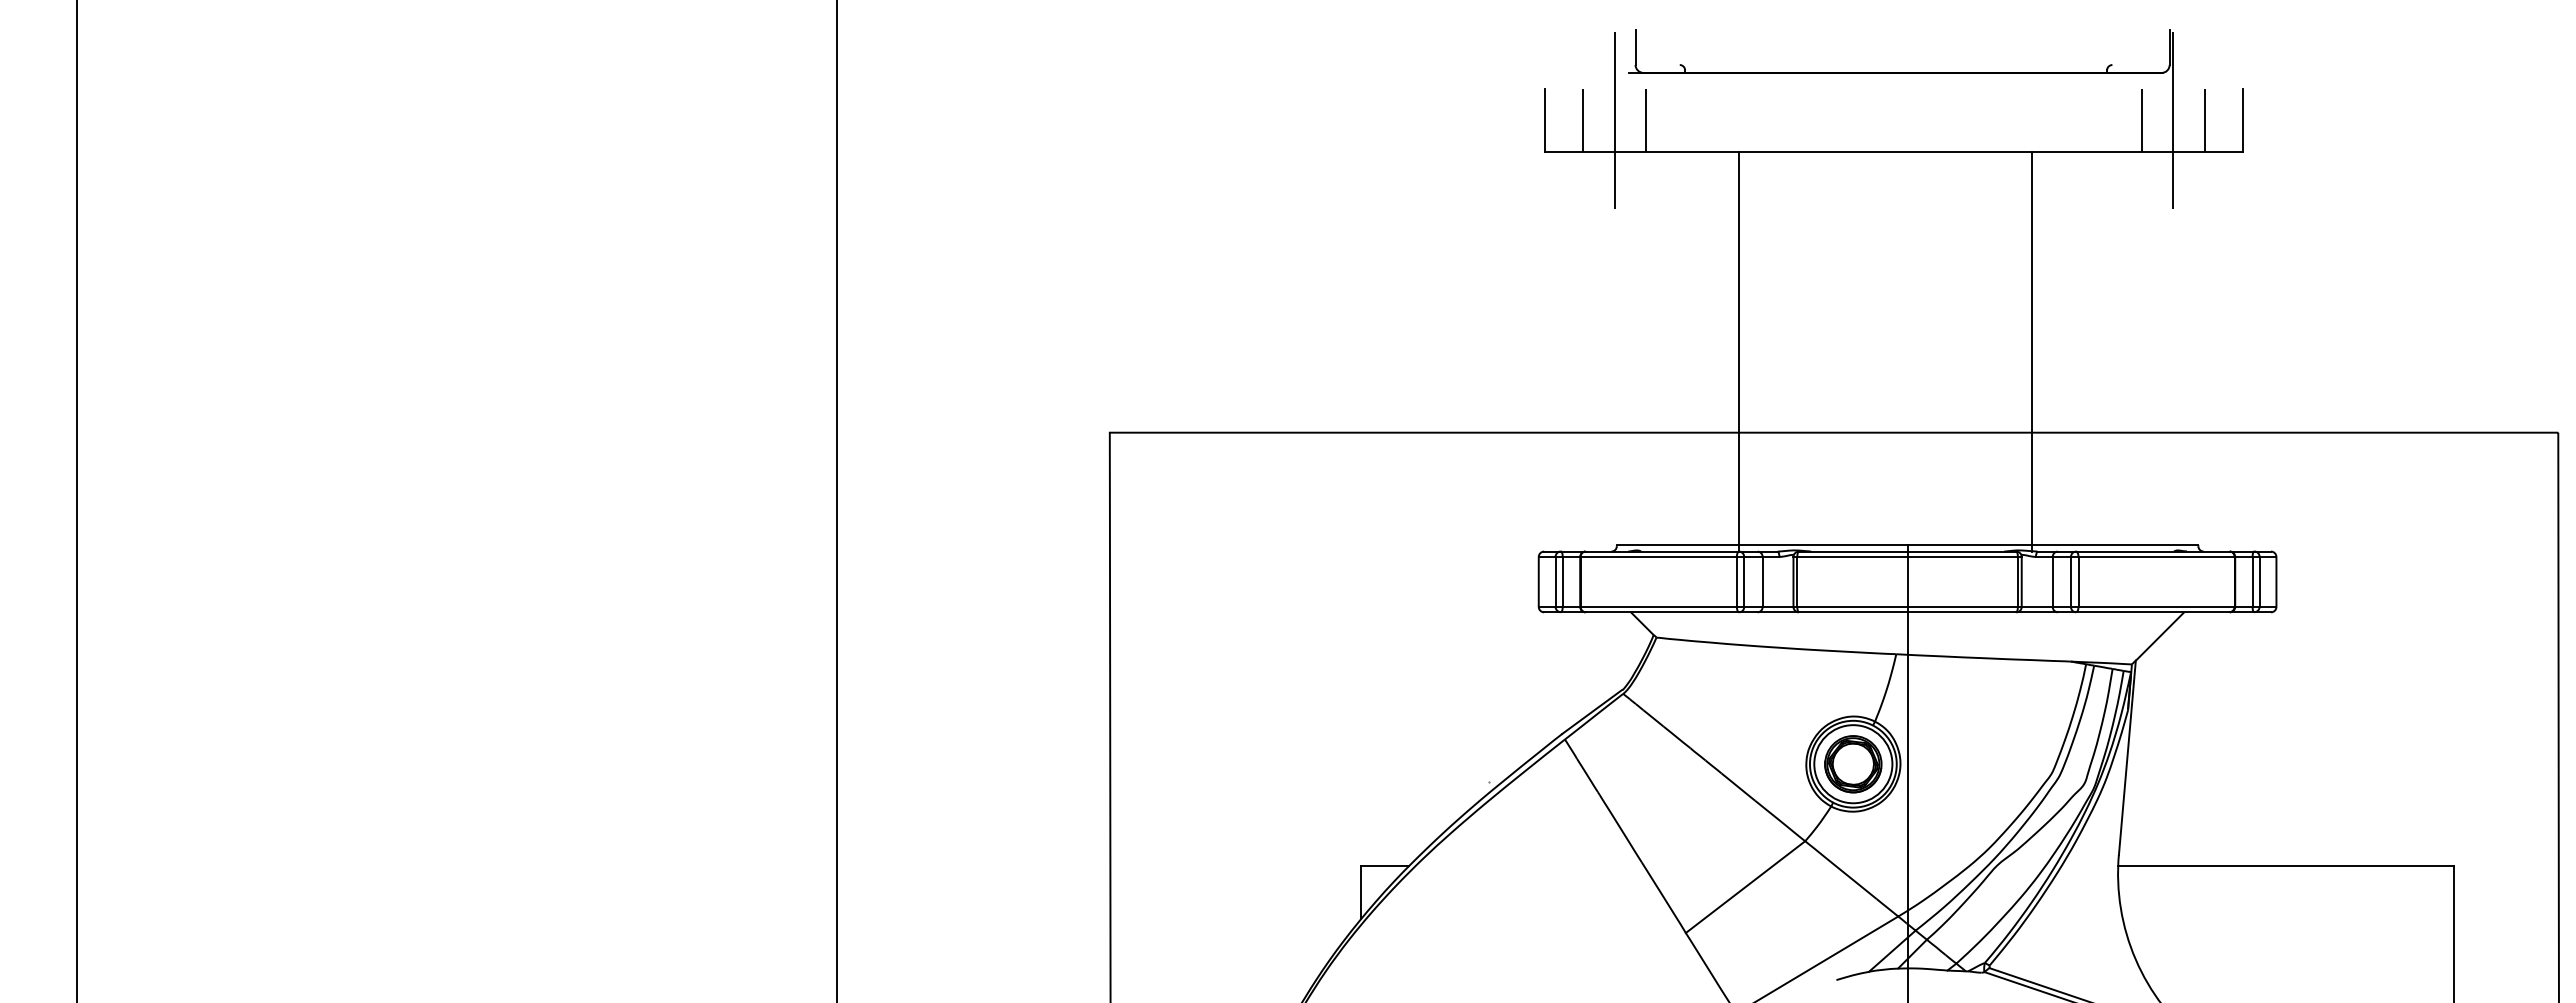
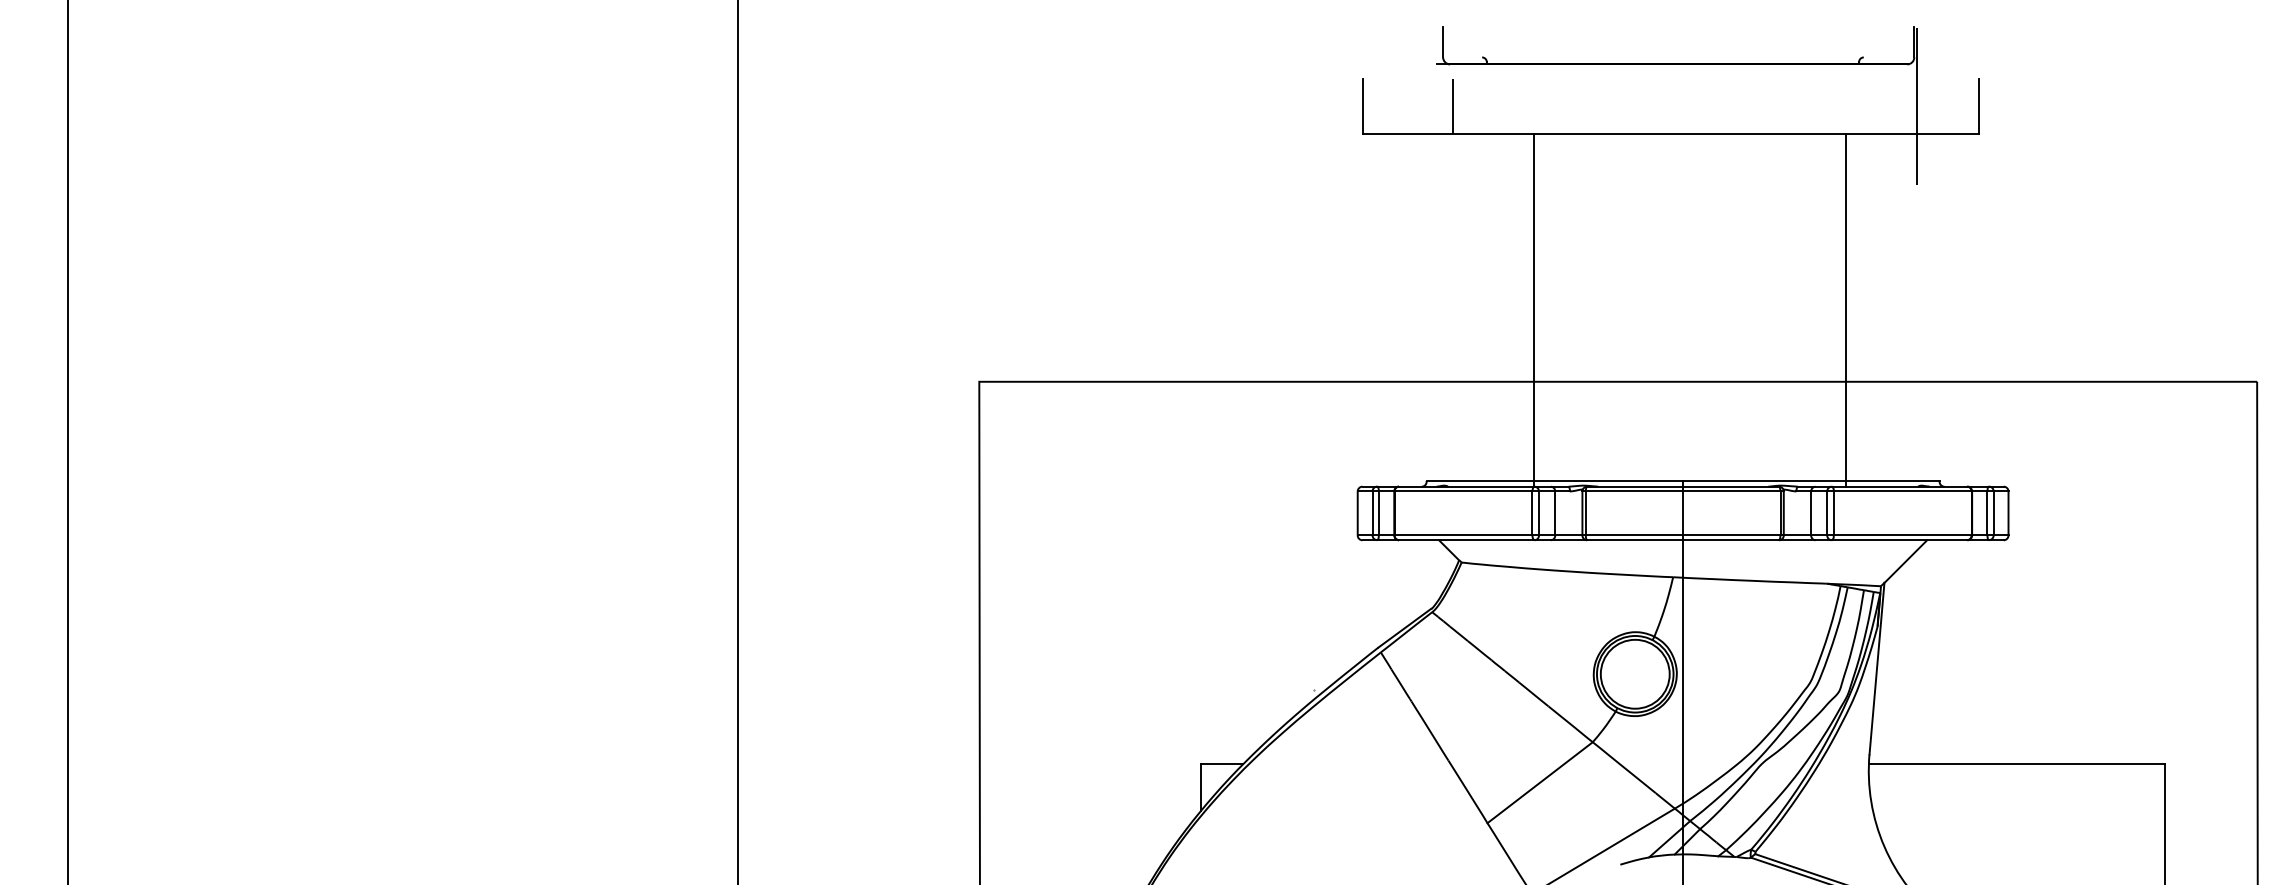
line: (1583, 120) -> (1397, 106), removed
line: (1614, 120) -> (1424, 106), removed
line: (2141, 120) -> (1889, 106), removed
line: (2204, 120) -> (1945, 106), removed
line: (2031, 351) -> (1845, 310), moved
part: (1853, 764) -> (1635, 674), removed

